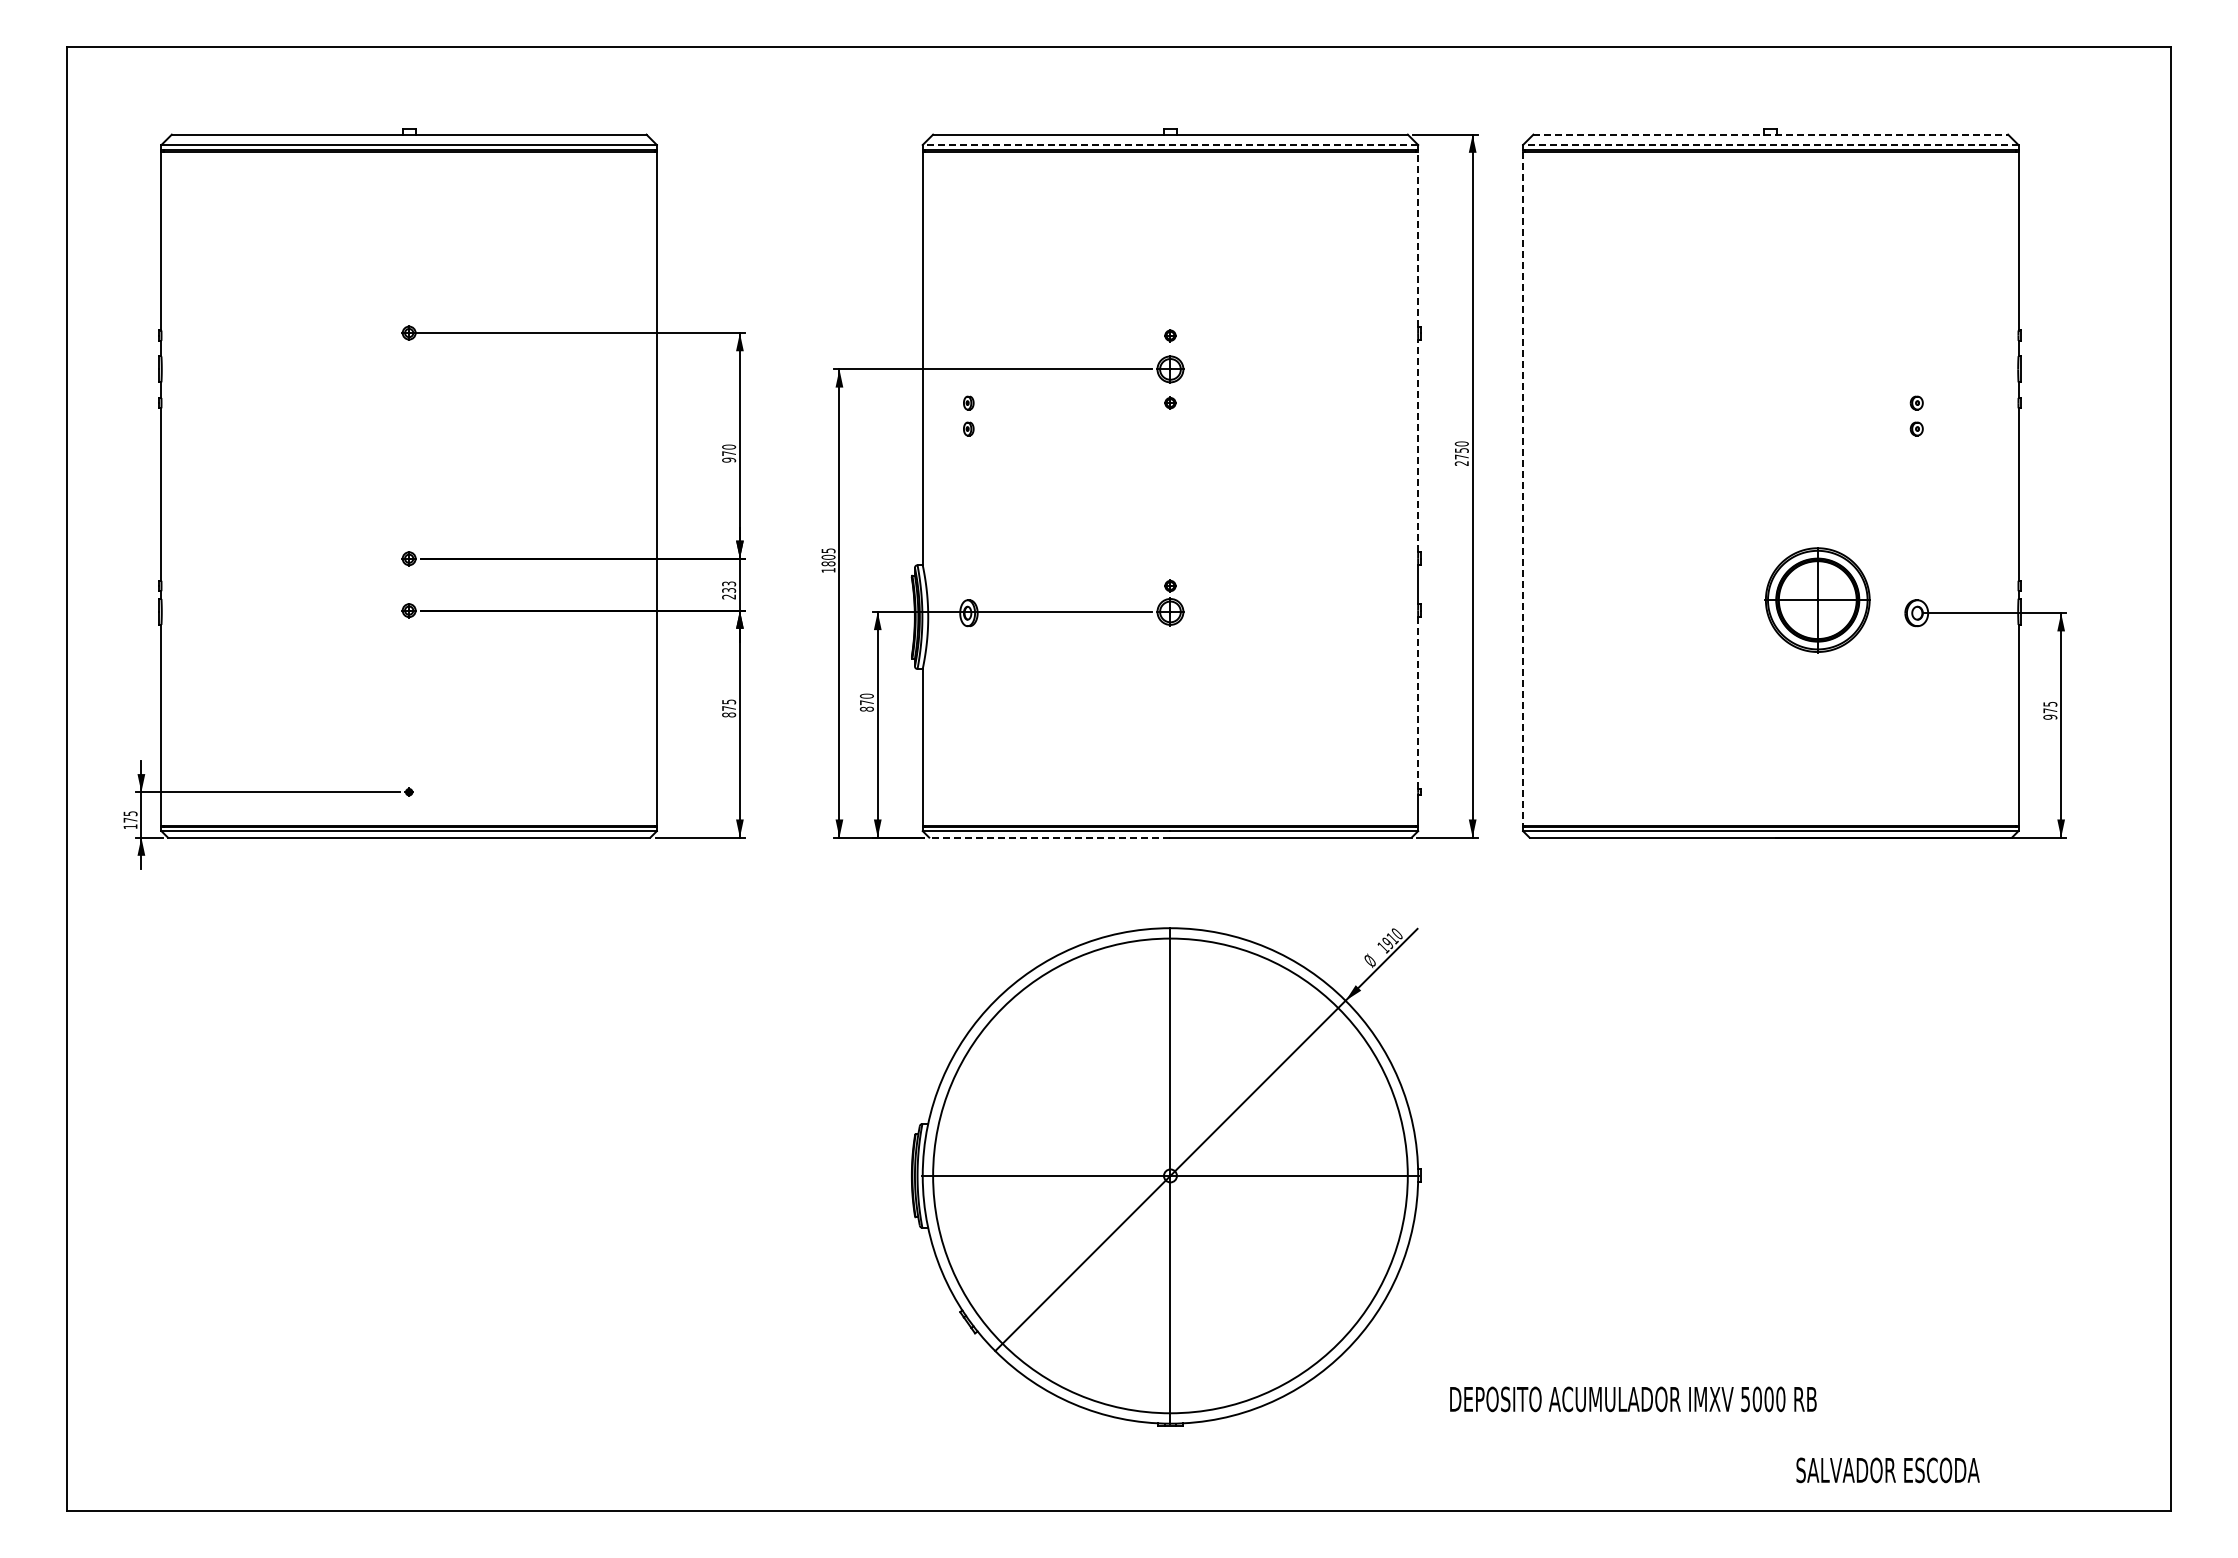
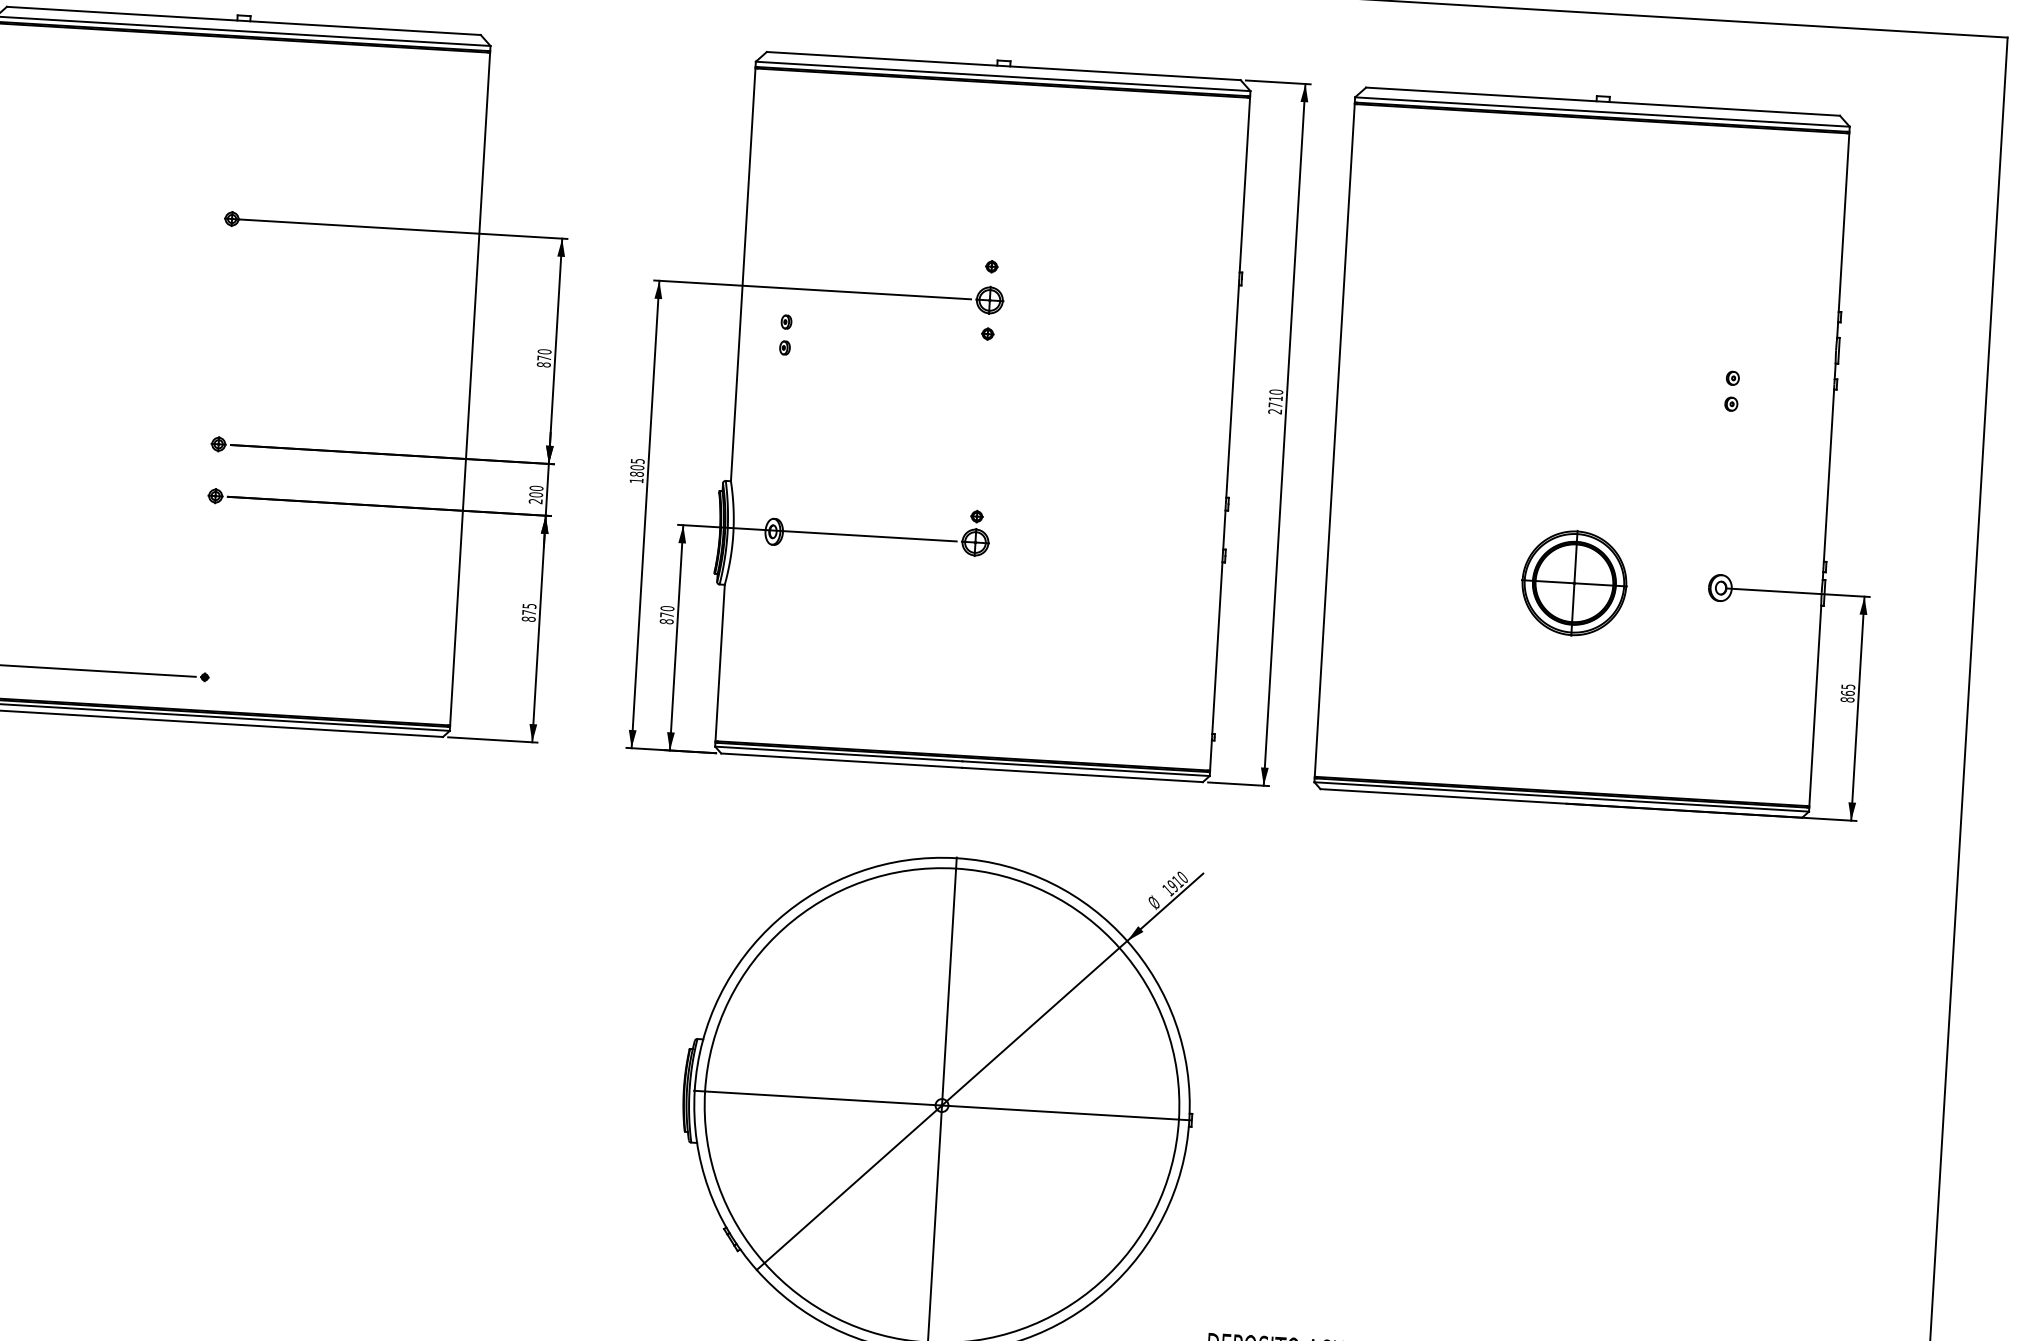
line: (1771, 134) -> (1603, 101), dashed -> solid
line: (1170, 145) -> (1003, 76), dashed -> solid
line: (1770, 145) -> (1602, 112), dashed -> solid
line: (1418, 238) -> (1245, 184), dashed -> solid
line: (1418, 445) -> (1232, 391), dashed -> solid
text: (1461, 450) -> (1275, 398), 2750 -> 2710
text: (729, 459) -> (544, 364), 970 -> 870
line: (1523, 488) -> (1335, 440), dashed -> solid
text: (729, 586) -> (536, 490), 233 -> 200
part: (1817, 600) -> (1574, 583), moved
line: (1418, 703) -> (1217, 648), dashed -> solid
text: (2050, 713) -> (1847, 696), 975 -> 865
line: (1049, 837) -> (841, 760), dashed -> solid

